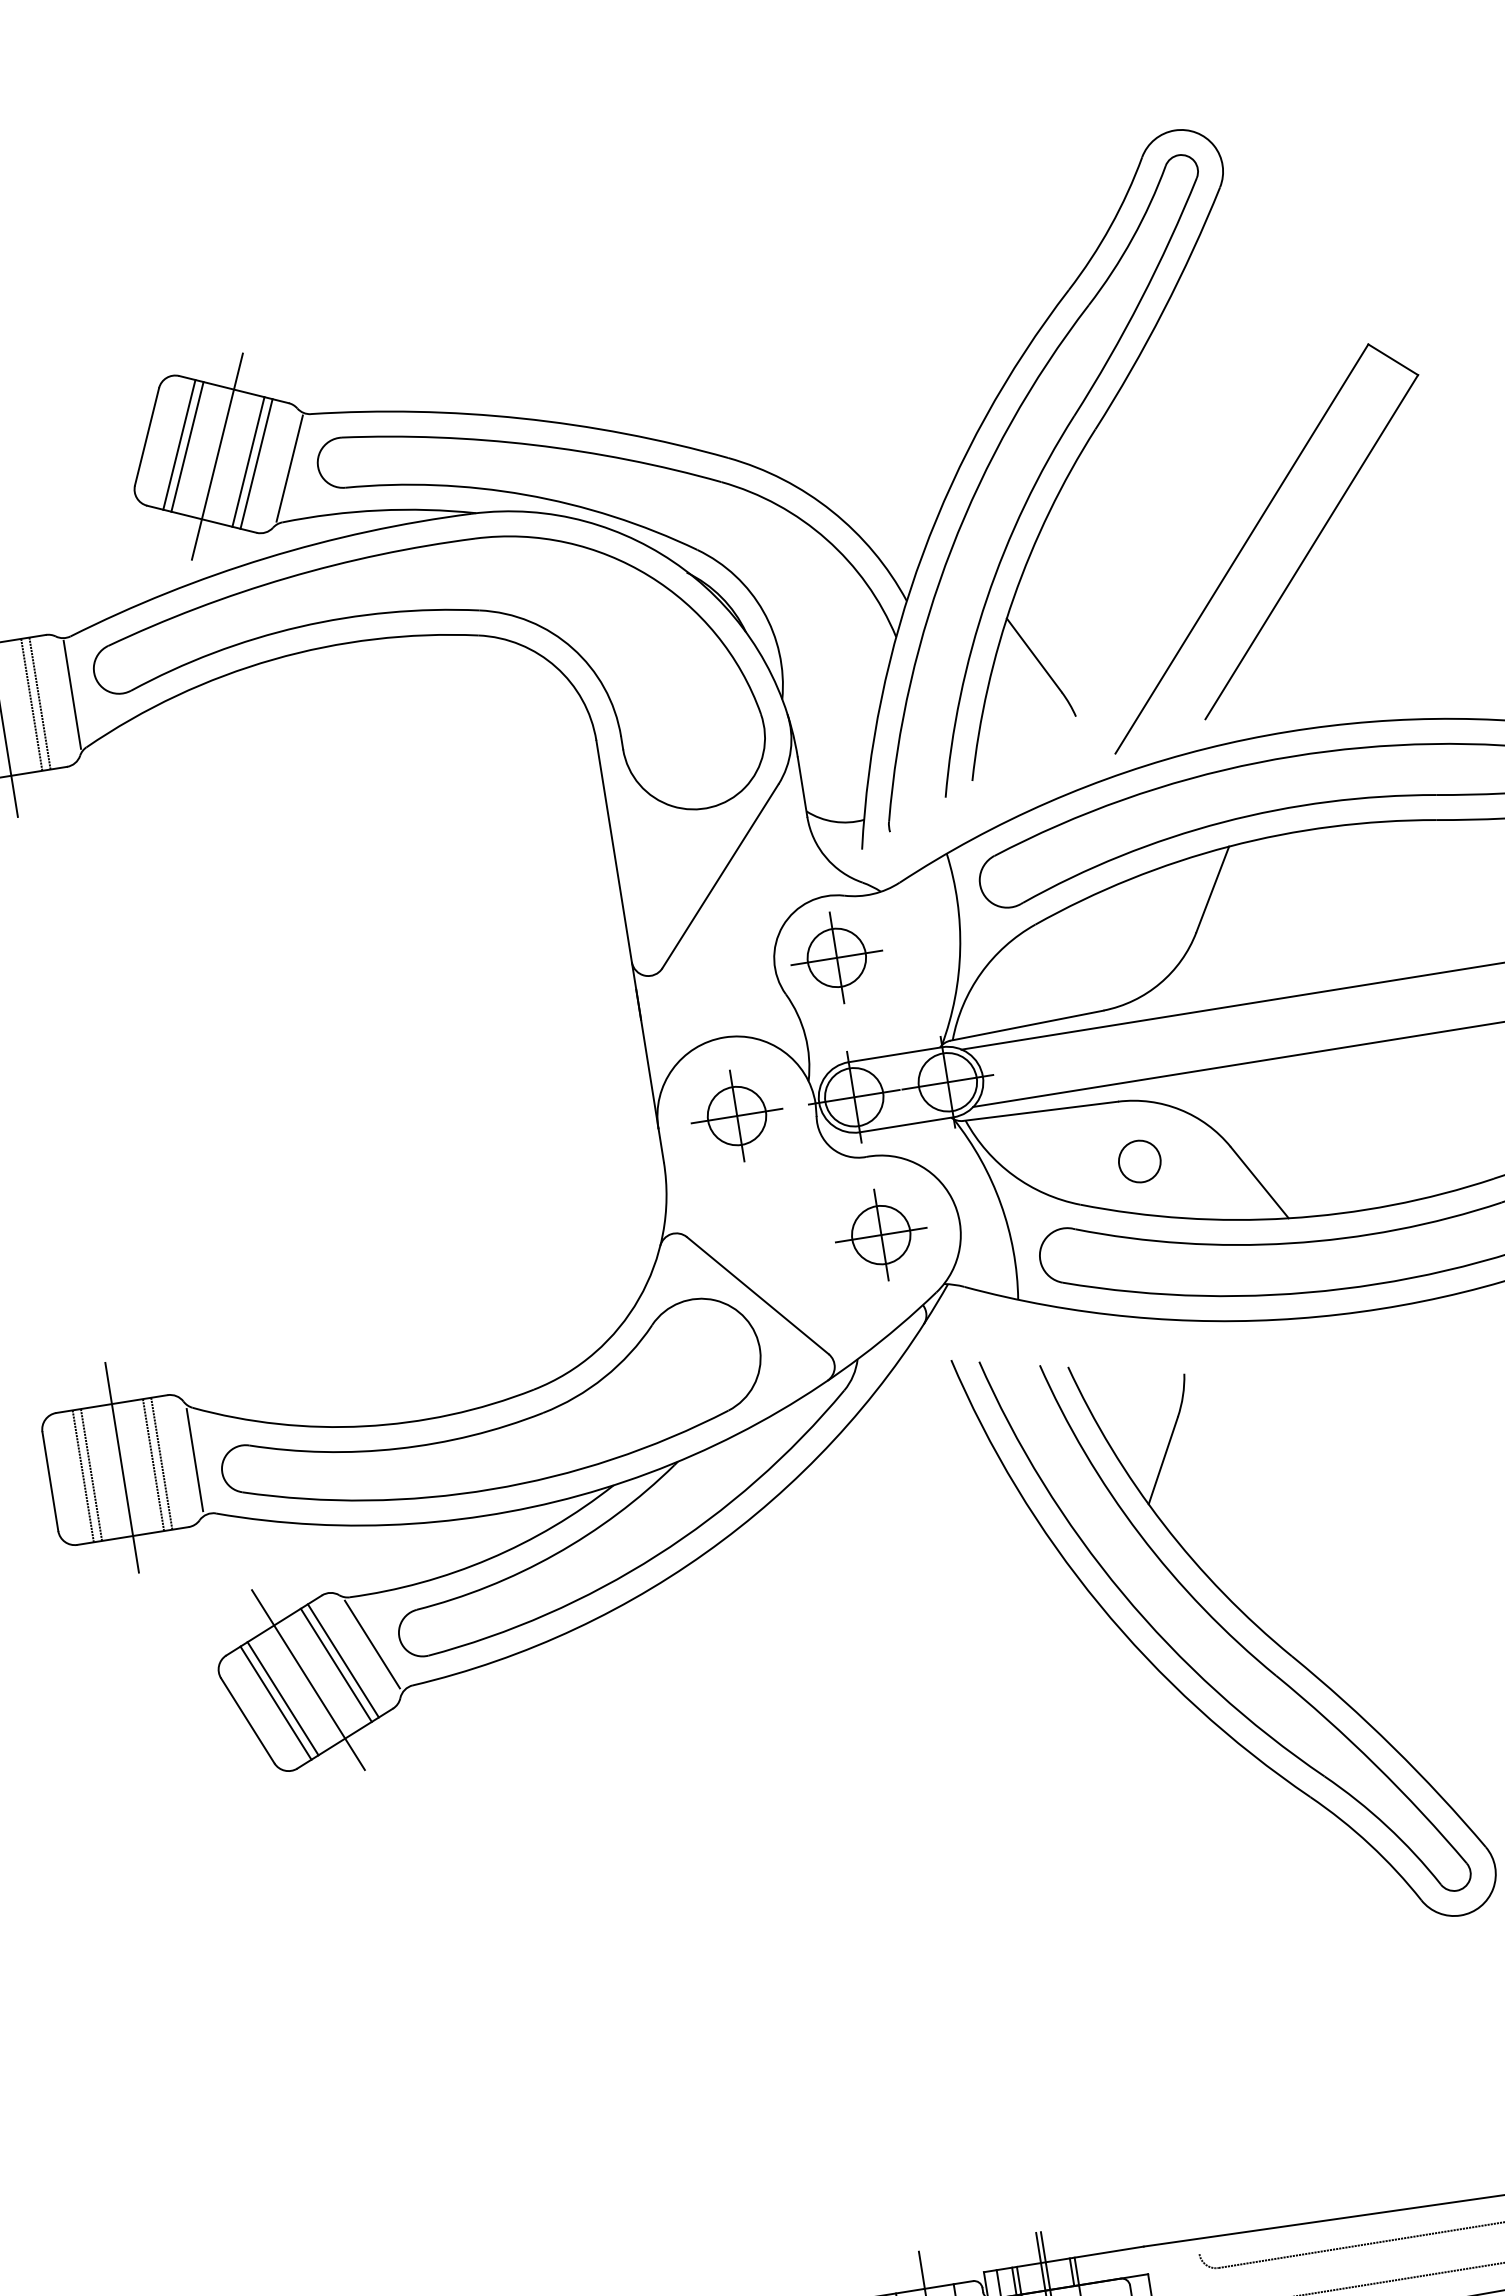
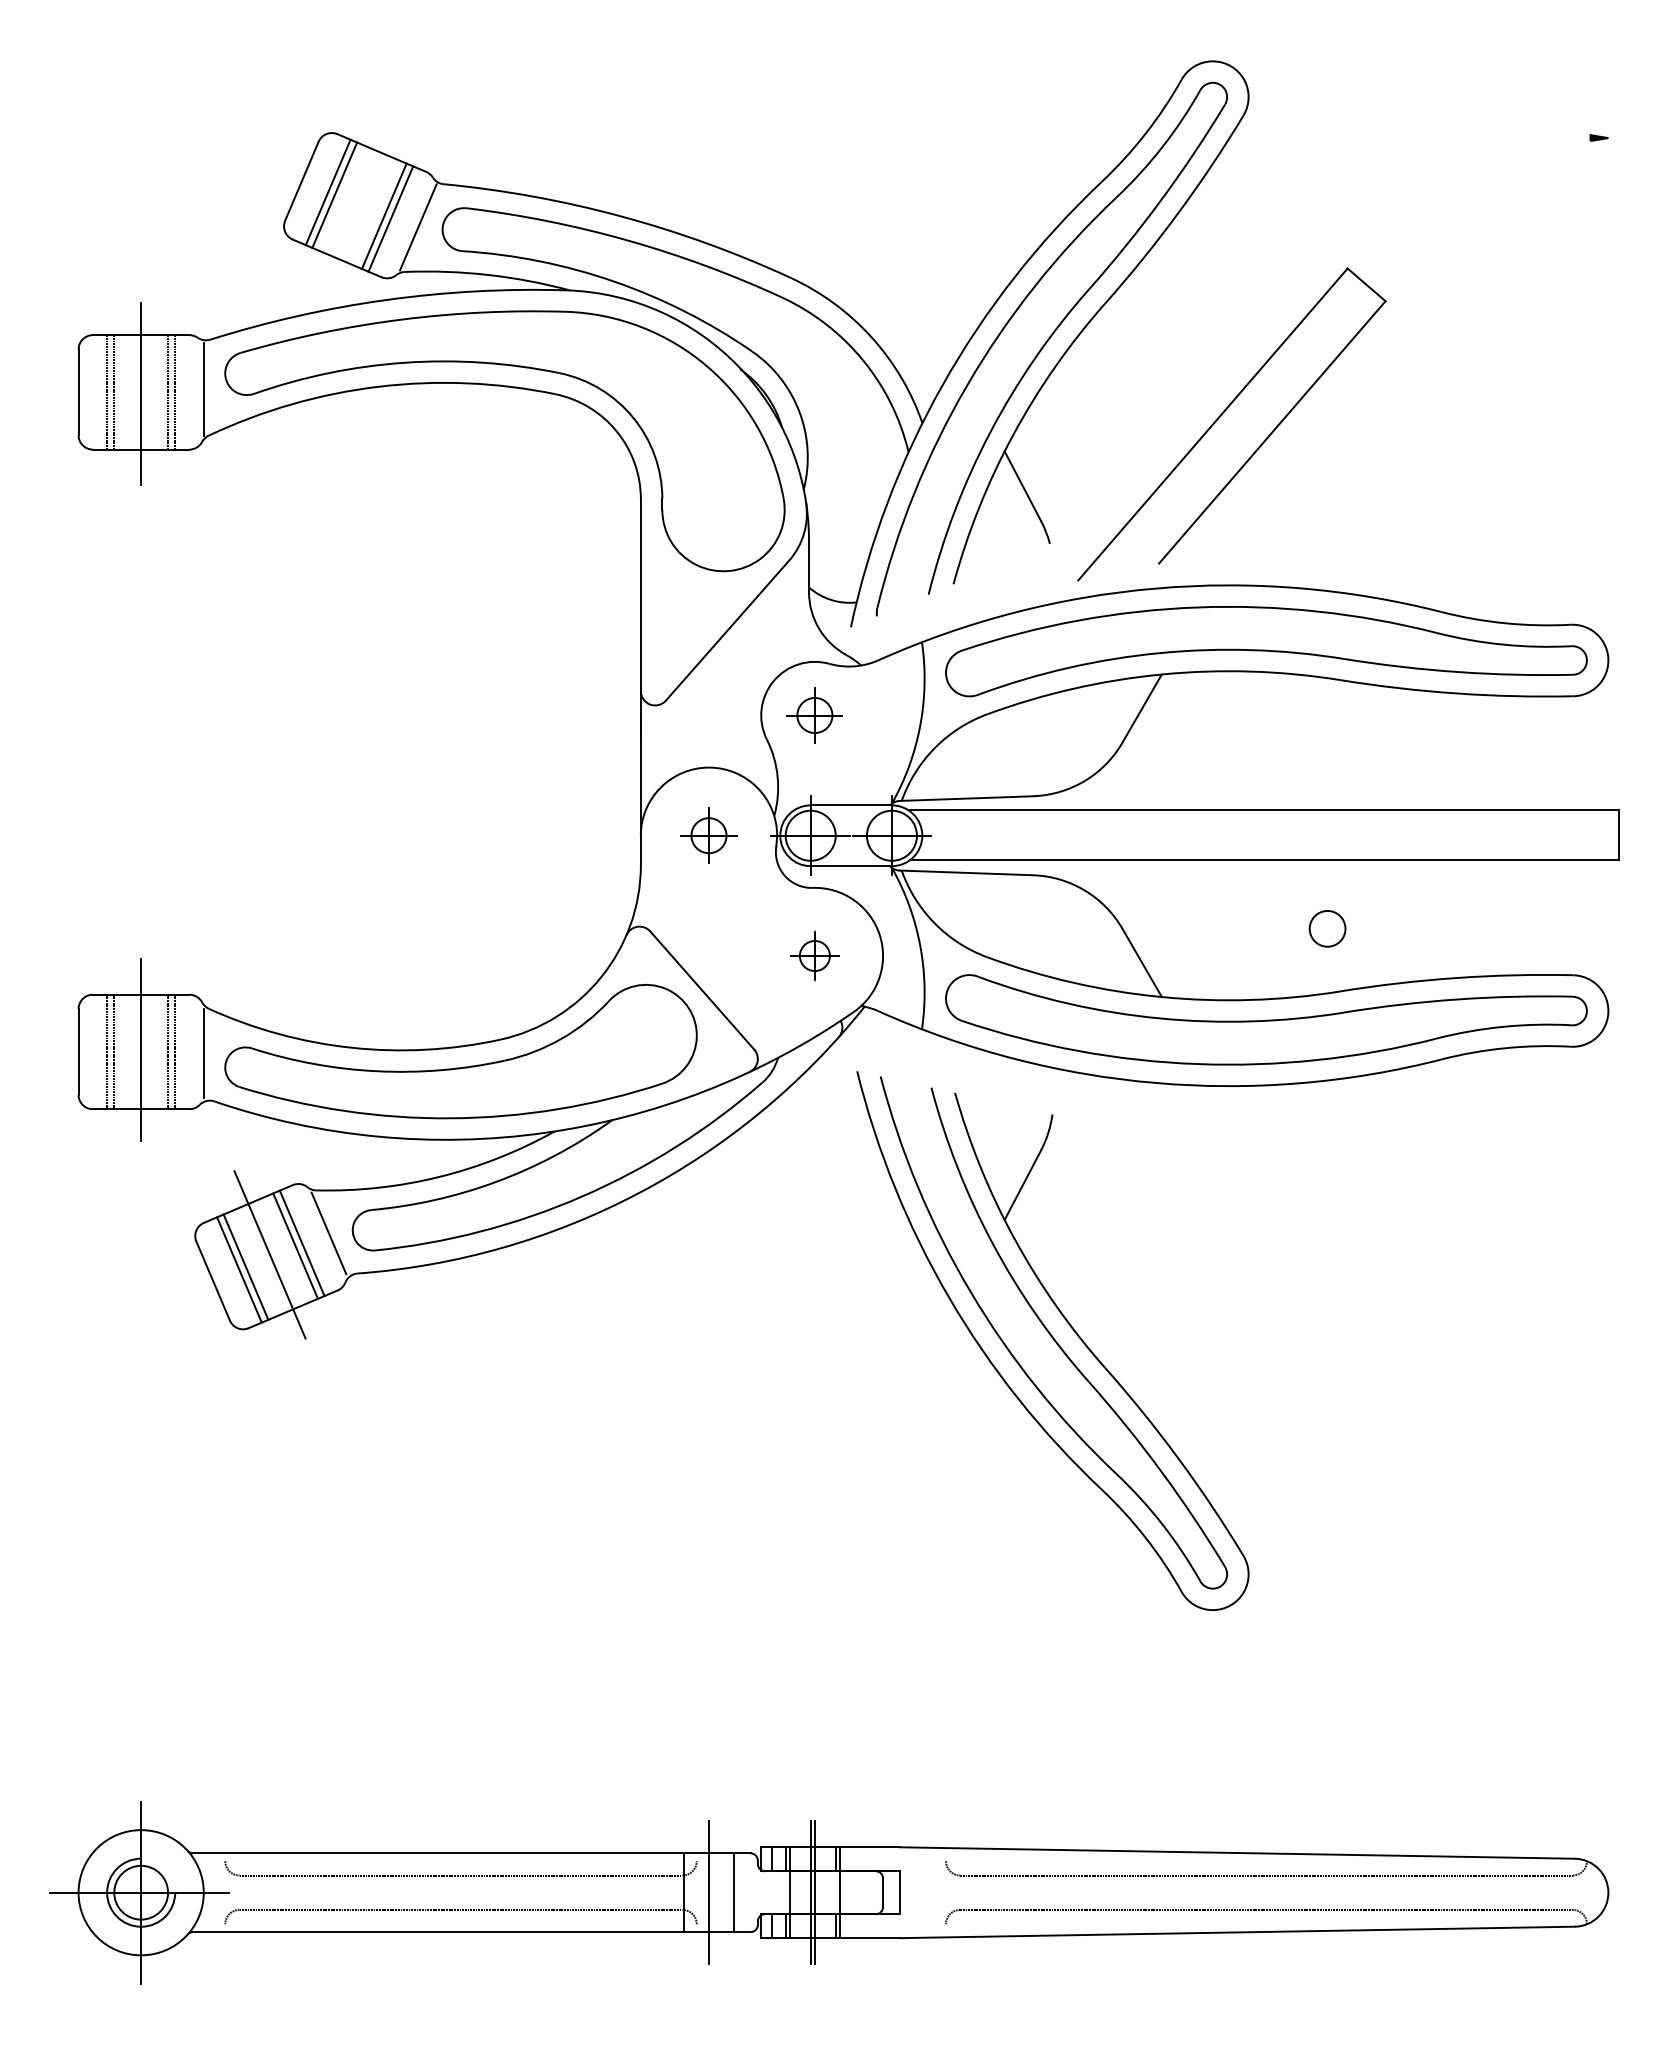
line: (217, 456) -> (358, 207), removed
part: (836, 957) -> (814, 715), size x0.7
part: (736, 1115) -> (708, 835), size x0.7
circle: (1139, 1161) -> (1327, 928), moved
part: (880, 1234) -> (814, 955), size x0.6

